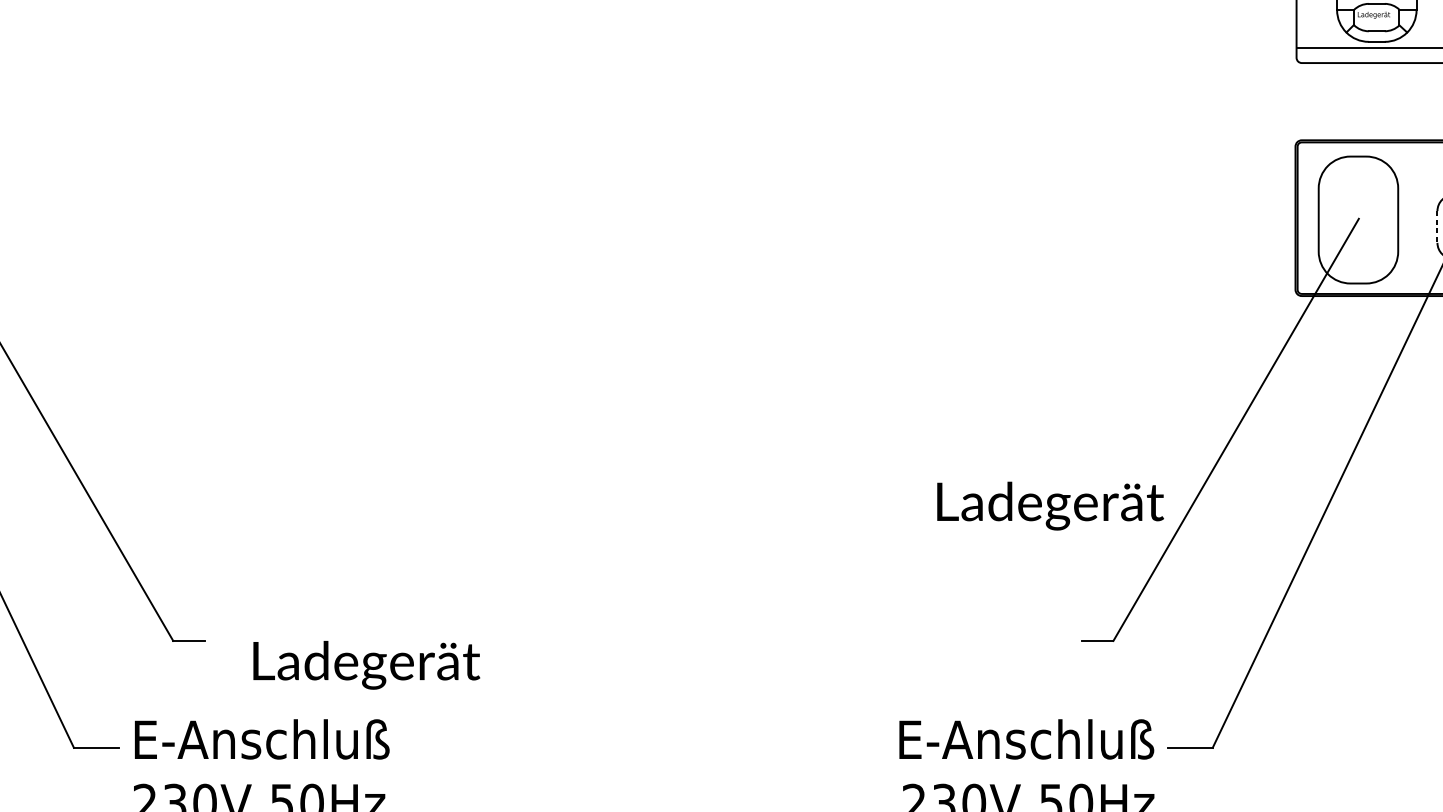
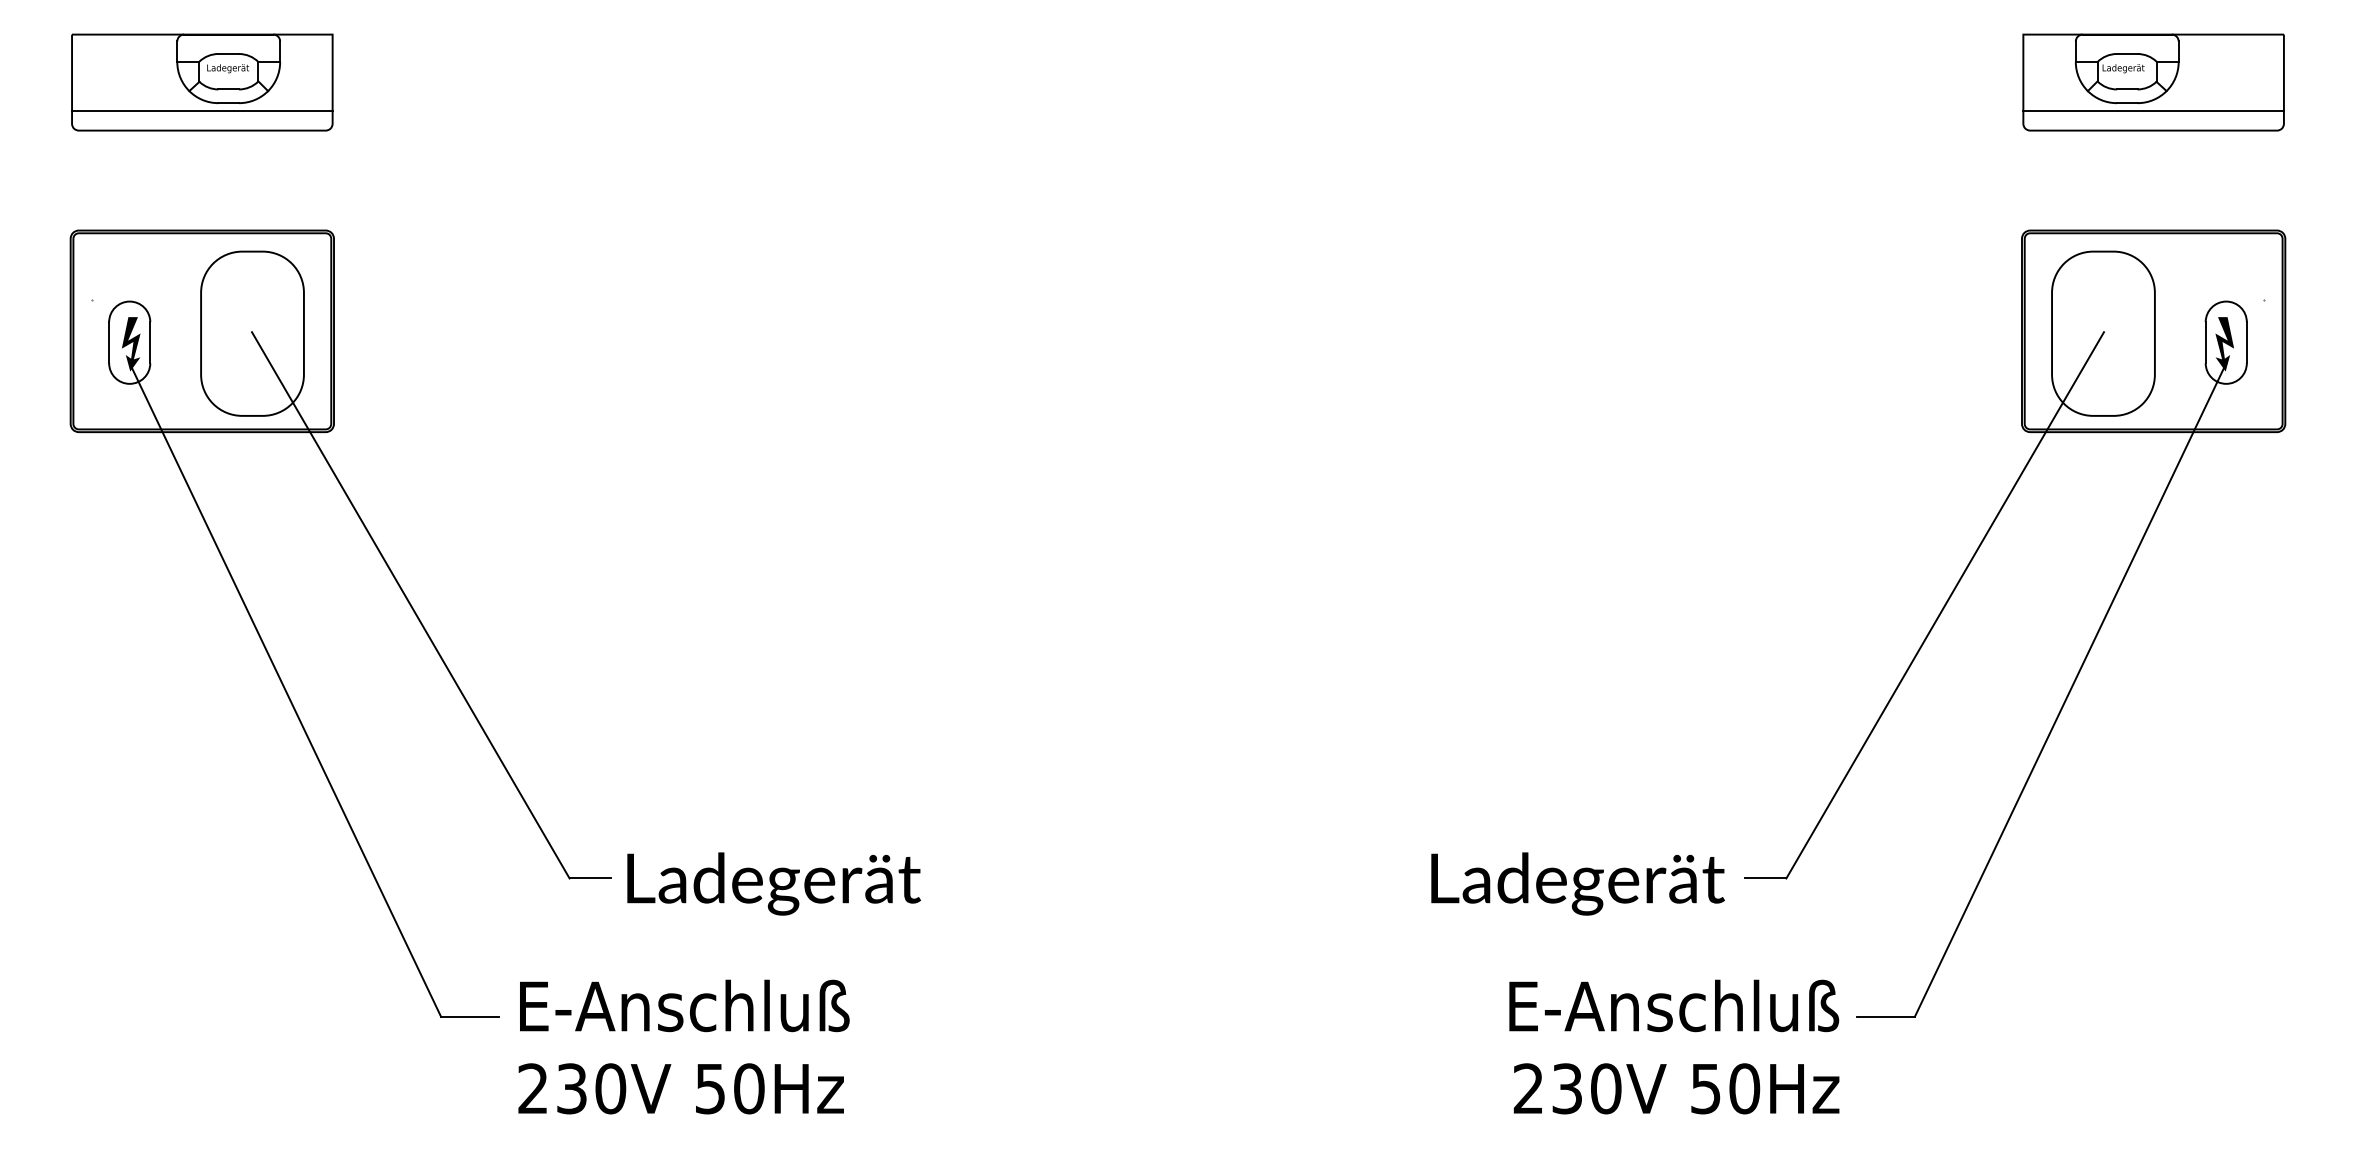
line: (1437, 226) -> (2205, 342), dashed -> solid
text: (1050, 505) -> (1577, 883), moved
text: (366, 664) -> (773, 883), moved

